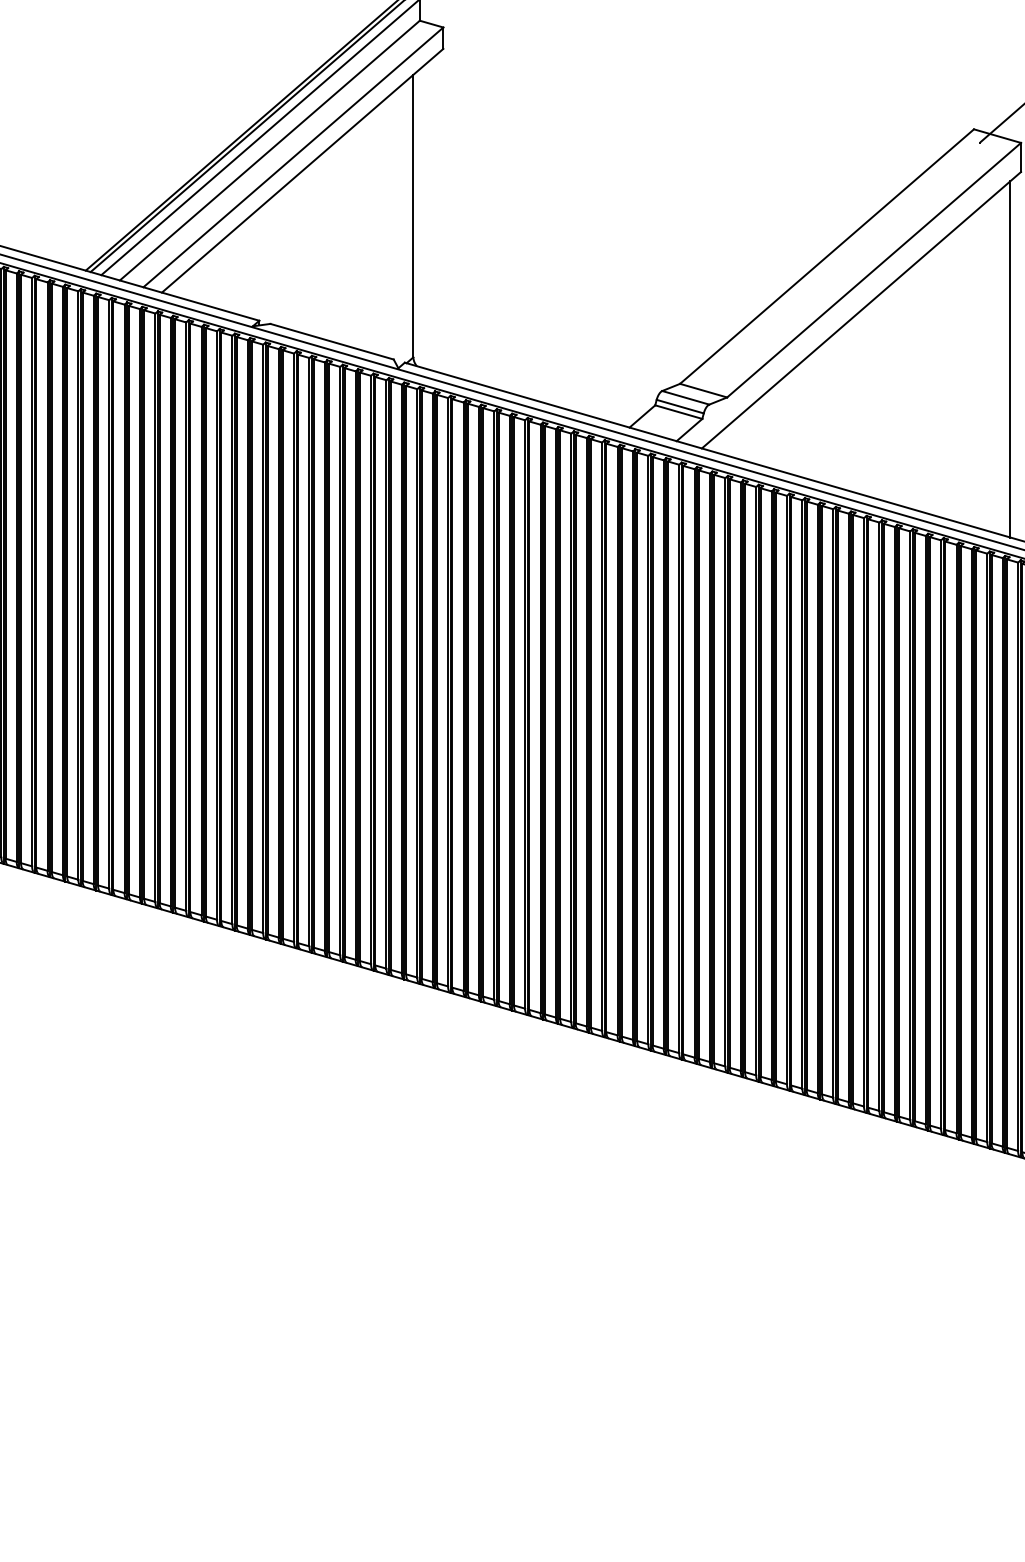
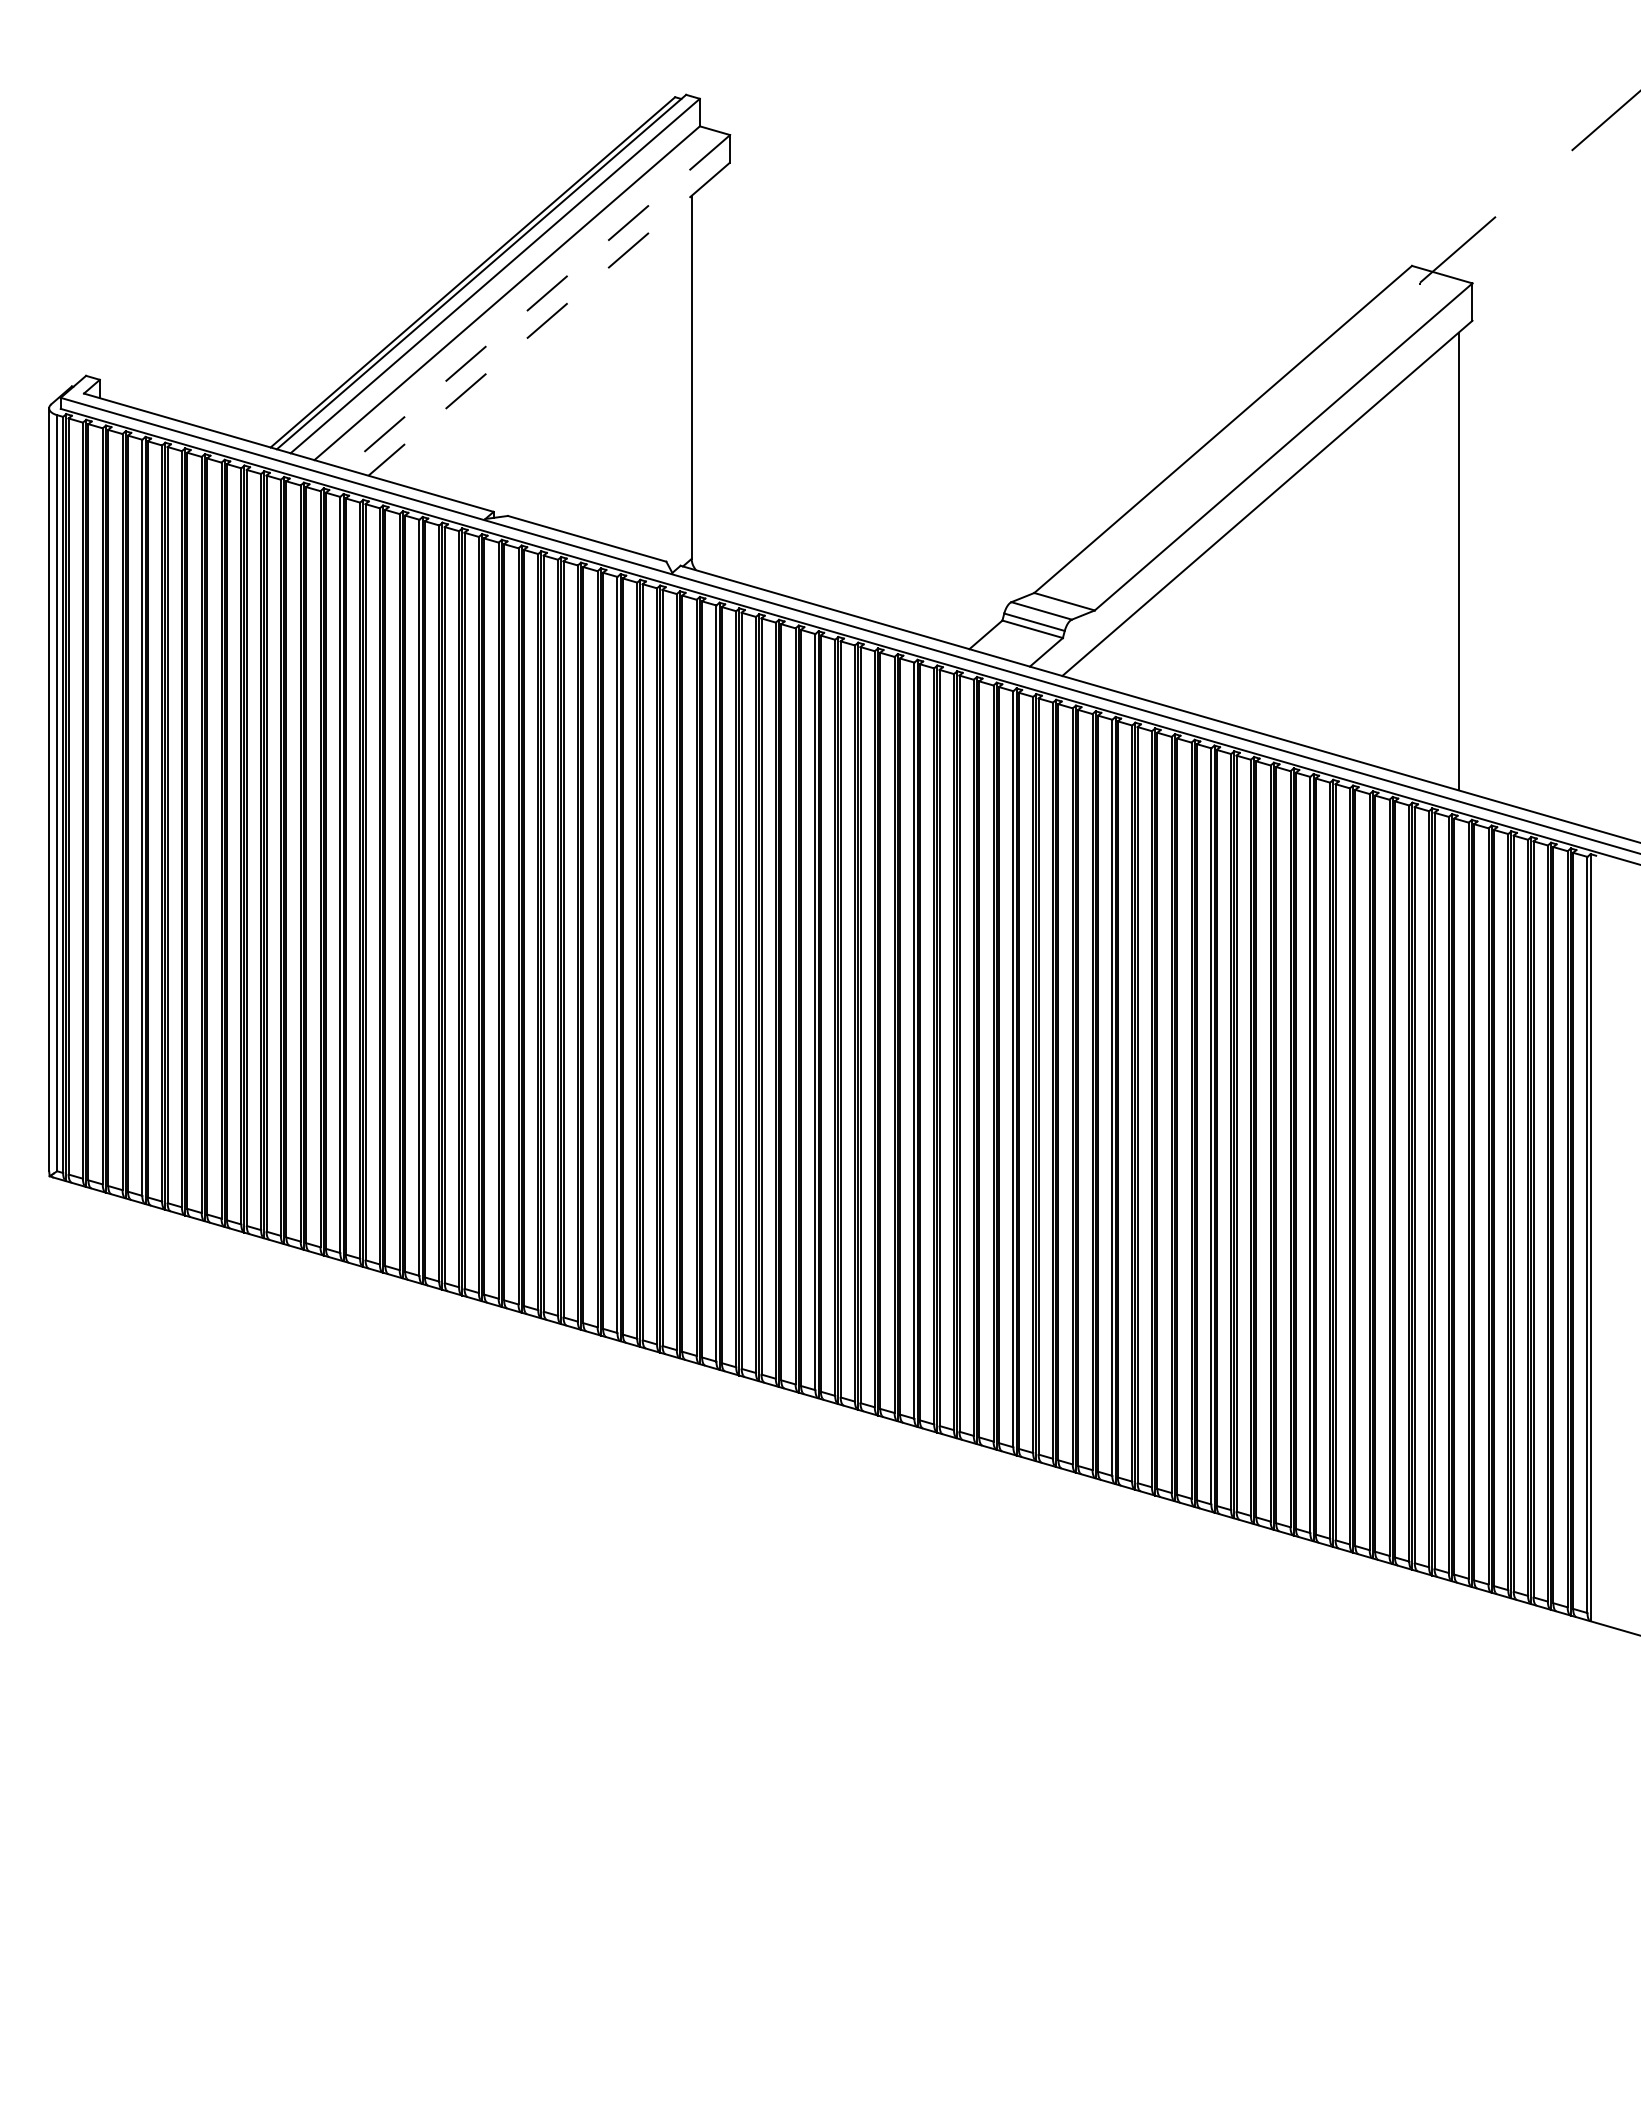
line: (293, 157) -> (537, 301), solid -> dashed
line: (302, 171) -> (548, 319), solid -> dashed

